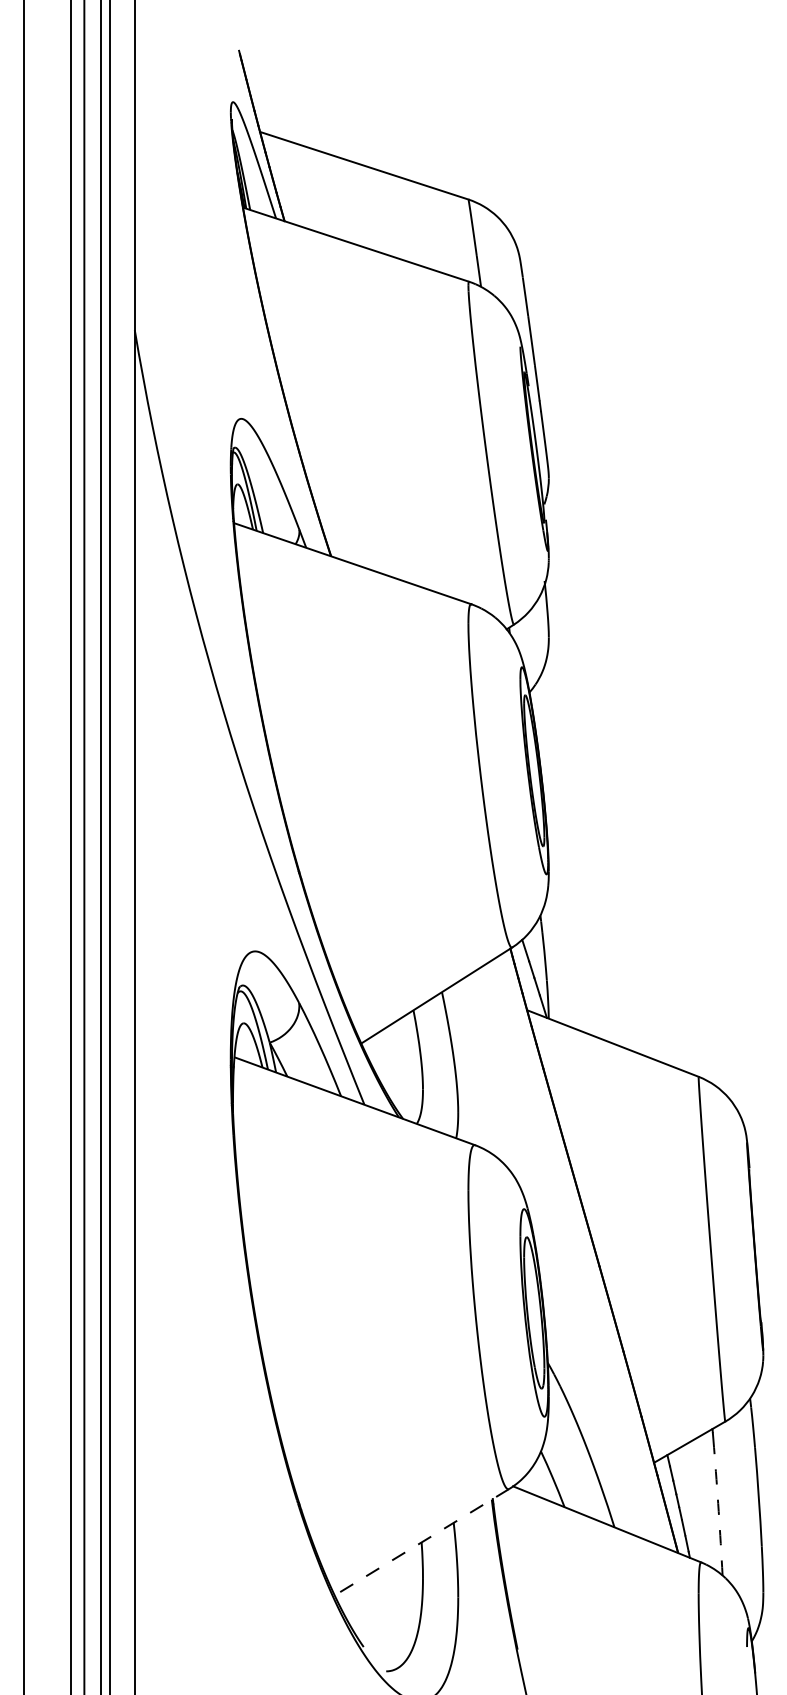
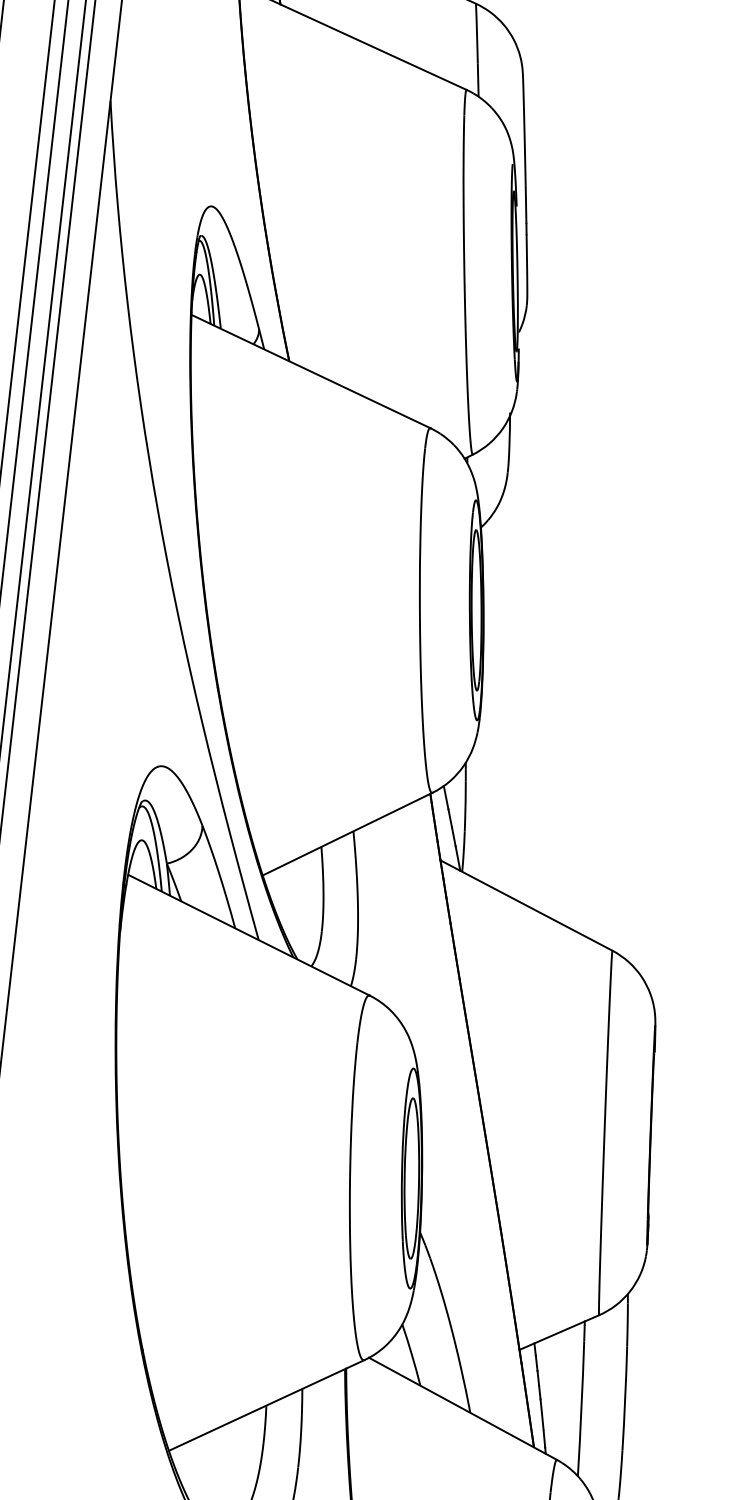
arc: (718, 1511) -> (581, 1408), dashed -> solid
line: (421, 1542) -> (266, 1405), dashed -> solid

